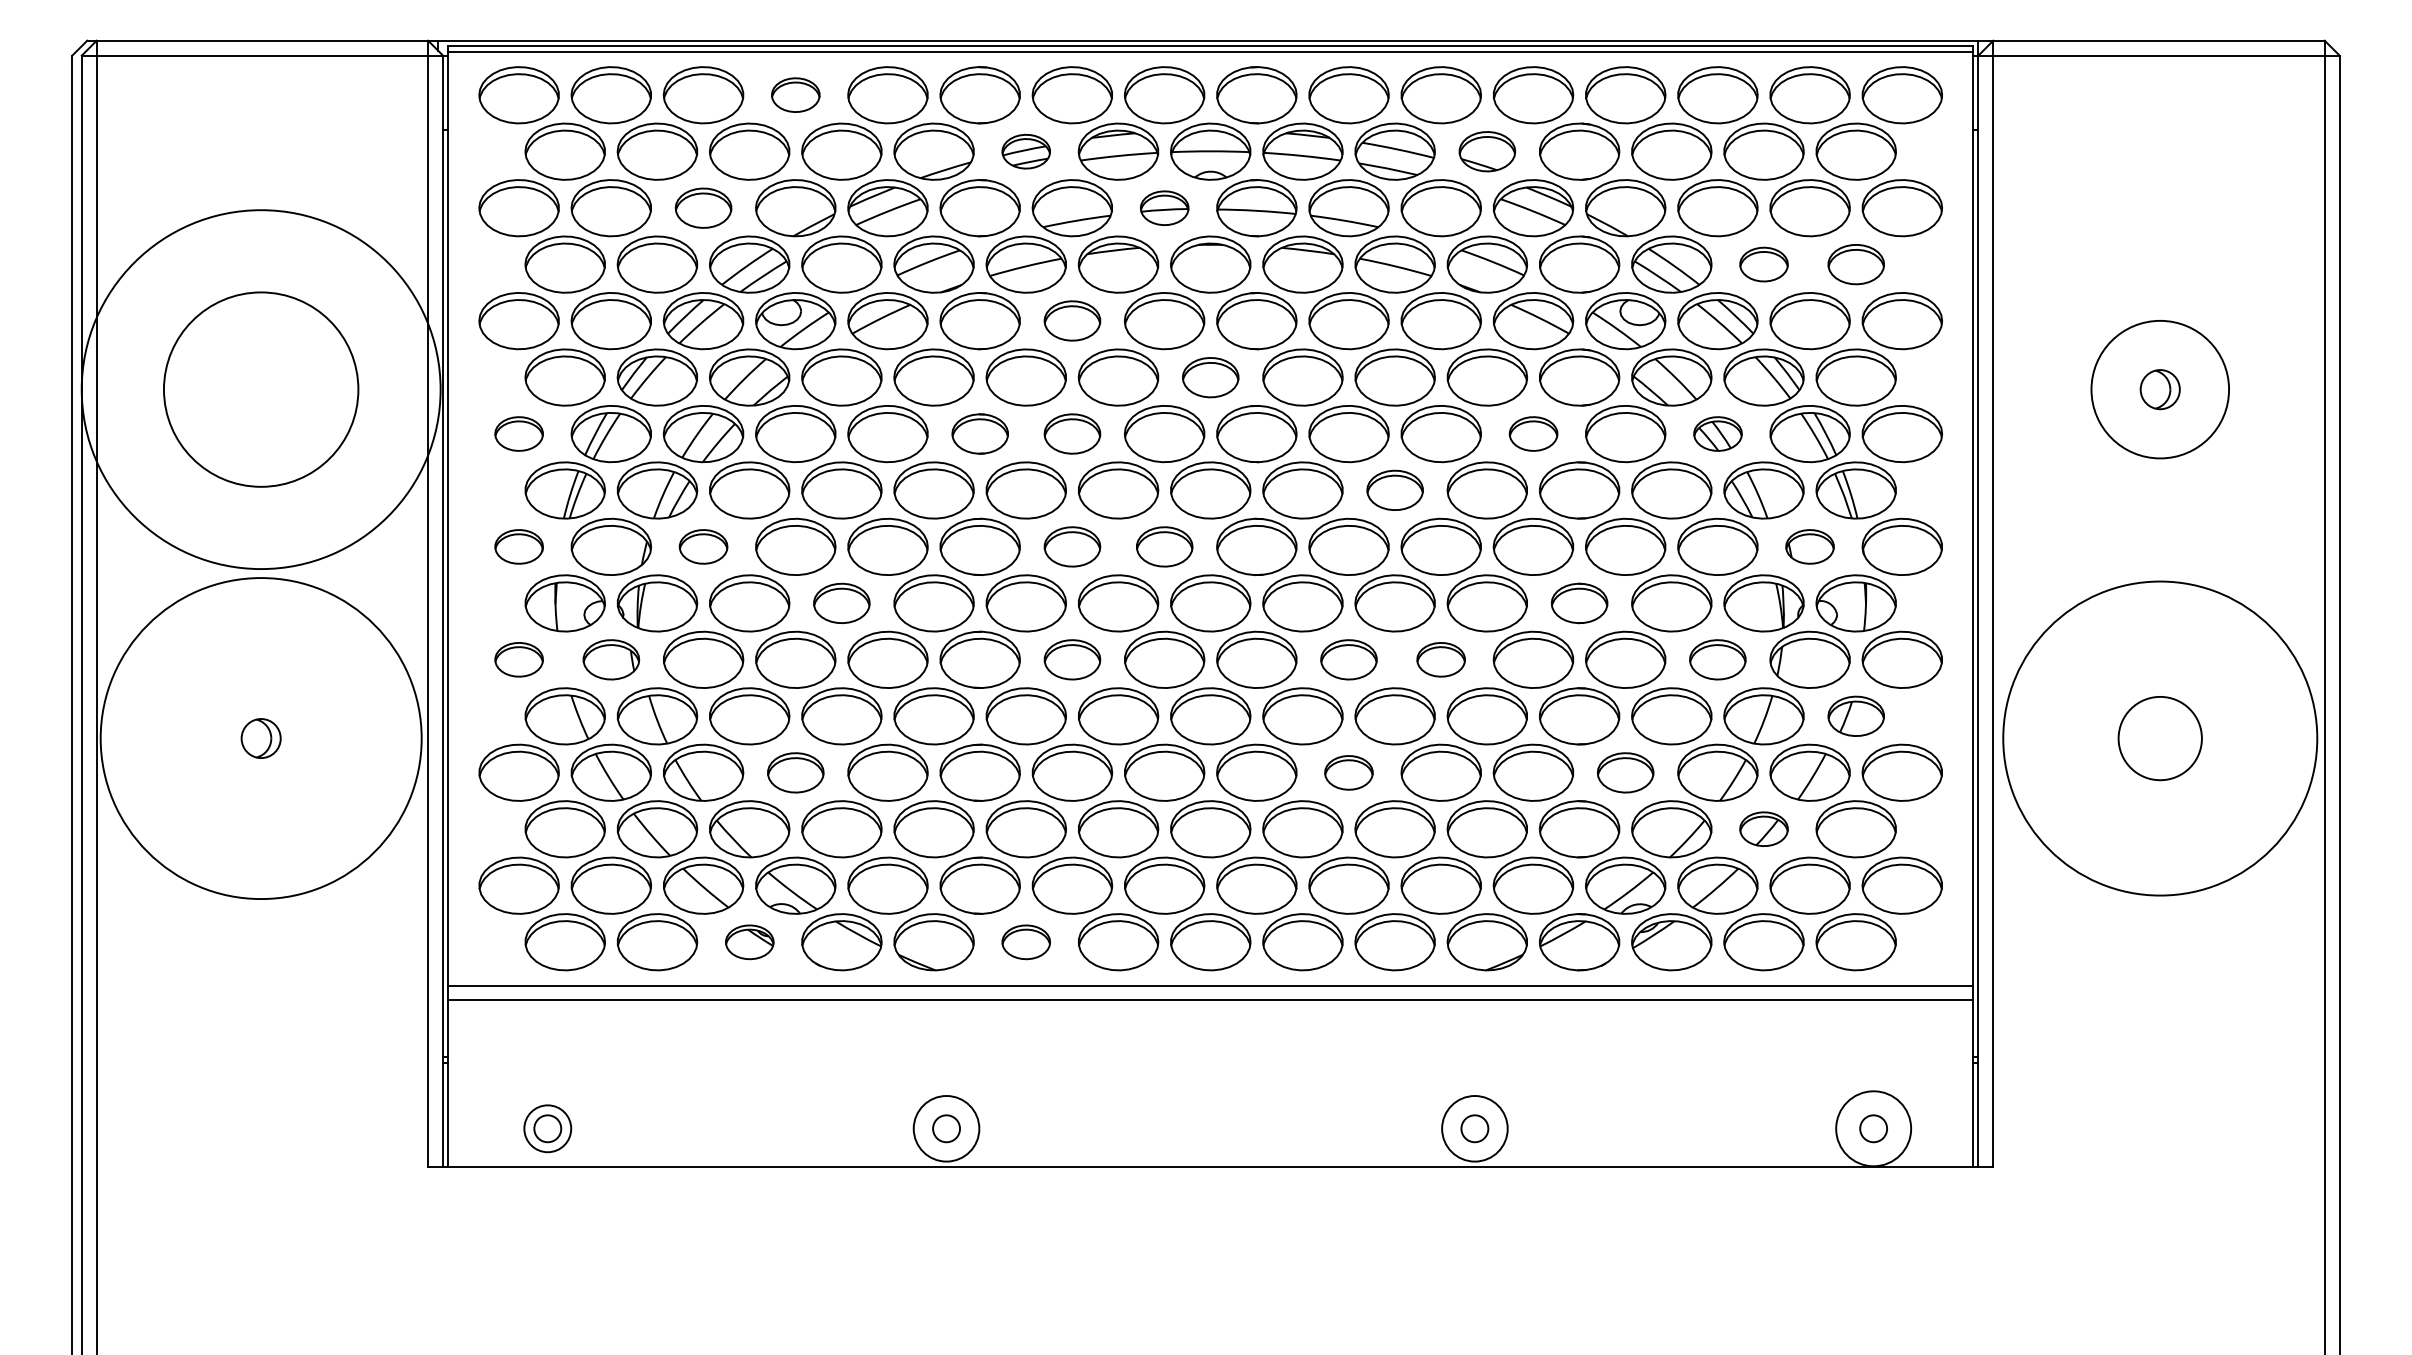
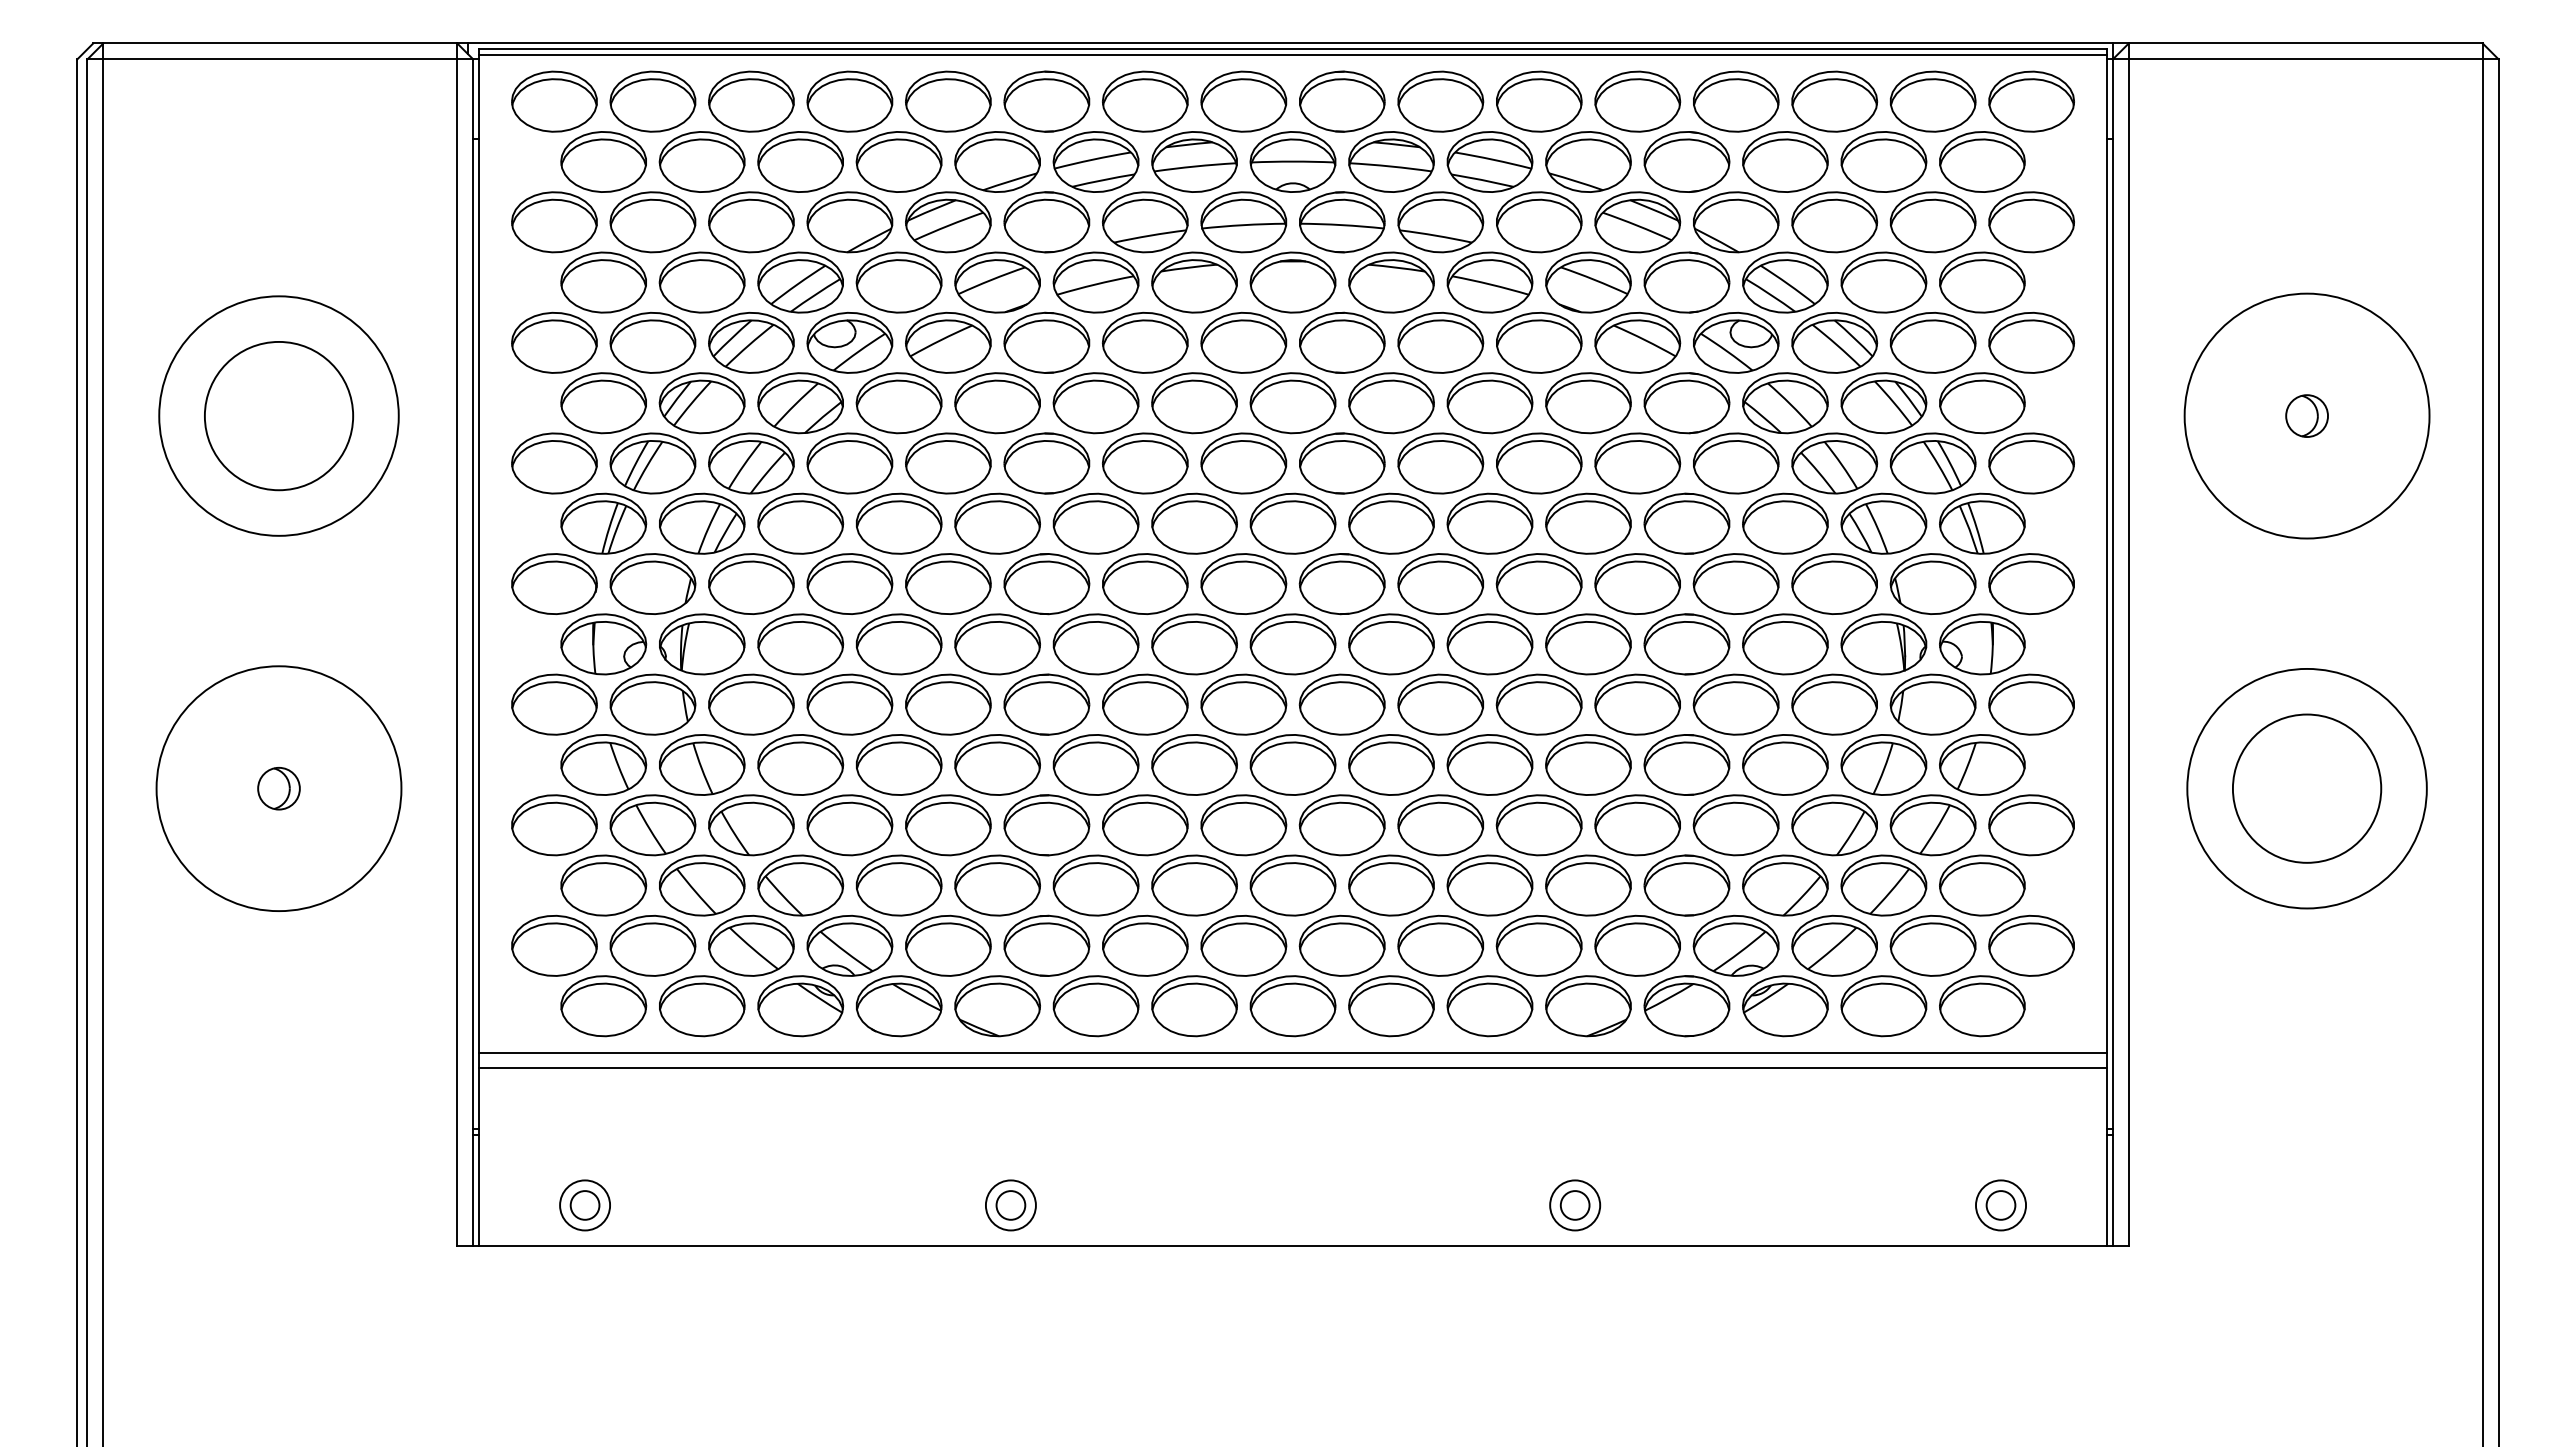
part: (795, 95) -> (849, 101), size x1.67
part: (1025, 151) -> (1095, 161), size x1.67
part: (1487, 151) -> (1588, 161), size x1.43
part: (703, 208) -> (751, 222), size x1.43
part: (1164, 208) -> (1243, 222), size x1.67
part: (1763, 264) -> (1883, 282), size x1.67
part: (1856, 264) -> (1982, 282), size x1.43
part: (1072, 320) -> (1145, 342), size x1.43
part: (1210, 377) -> (1292, 403), size x1.43
circle: (260, 389) -> (278, 415), size x0.62
circle: (260, 389) -> (278, 415), size x0.71
circle: (2159, 389) -> (2306, 415), size x1.67
part: (519, 434) -> (554, 463), size x1.67
part: (979, 434) -> (1046, 463), size x1.43
part: (1072, 434) -> (1145, 463), size x1.43
part: (1533, 434) -> (1637, 463), size x1.67
part: (1717, 434) -> (1834, 463), size x1.67
part: (1394, 490) -> (1489, 523), size x1.43
part: (519, 546) -> (554, 583), size x1.67
part: (703, 546) -> (751, 583), size x1.67
part: (1072, 546) -> (1145, 583), size x1.43
part: (1164, 546) -> (1243, 583), size x1.43
part: (1809, 546) -> (1932, 583), size x1.67
part: (841, 603) -> (898, 644), size x1.43
part: (1579, 603) -> (1686, 644), size x1.43
part: (519, 659) -> (554, 704), size x1.67
part: (610, 659) -> (652, 704), size x1.43
part: (1072, 659) -> (1145, 704), size x1.43
part: (1348, 659) -> (1440, 704), size x1.43
part: (1440, 659) -> (1538, 704), size x1.67
part: (1717, 659) -> (1834, 704), size x1.43
part: (1856, 715) -> (1982, 764), size x1.43
circle: (260, 738) -> (278, 788), size x0.71
circle: (2159, 738) -> (2306, 788), size x0.71
circle: (2159, 738) -> (2306, 788), size x1.67
part: (795, 773) -> (849, 825), size x1.43
part: (1348, 773) -> (1440, 825), size x1.67
part: (1625, 773) -> (1735, 825), size x1.43
part: (1763, 829) -> (1883, 885), size x1.67
part: (749, 942) -> (800, 1006), size x1.67
part: (1025, 942) -> (1095, 1006), size x1.67
circle: (946, 1128) -> (1010, 1205), size x0.71
circle: (1475, 1128) -> (1575, 1205), size x0.71
circle: (1874, 1128) -> (2001, 1205), size x0.62

